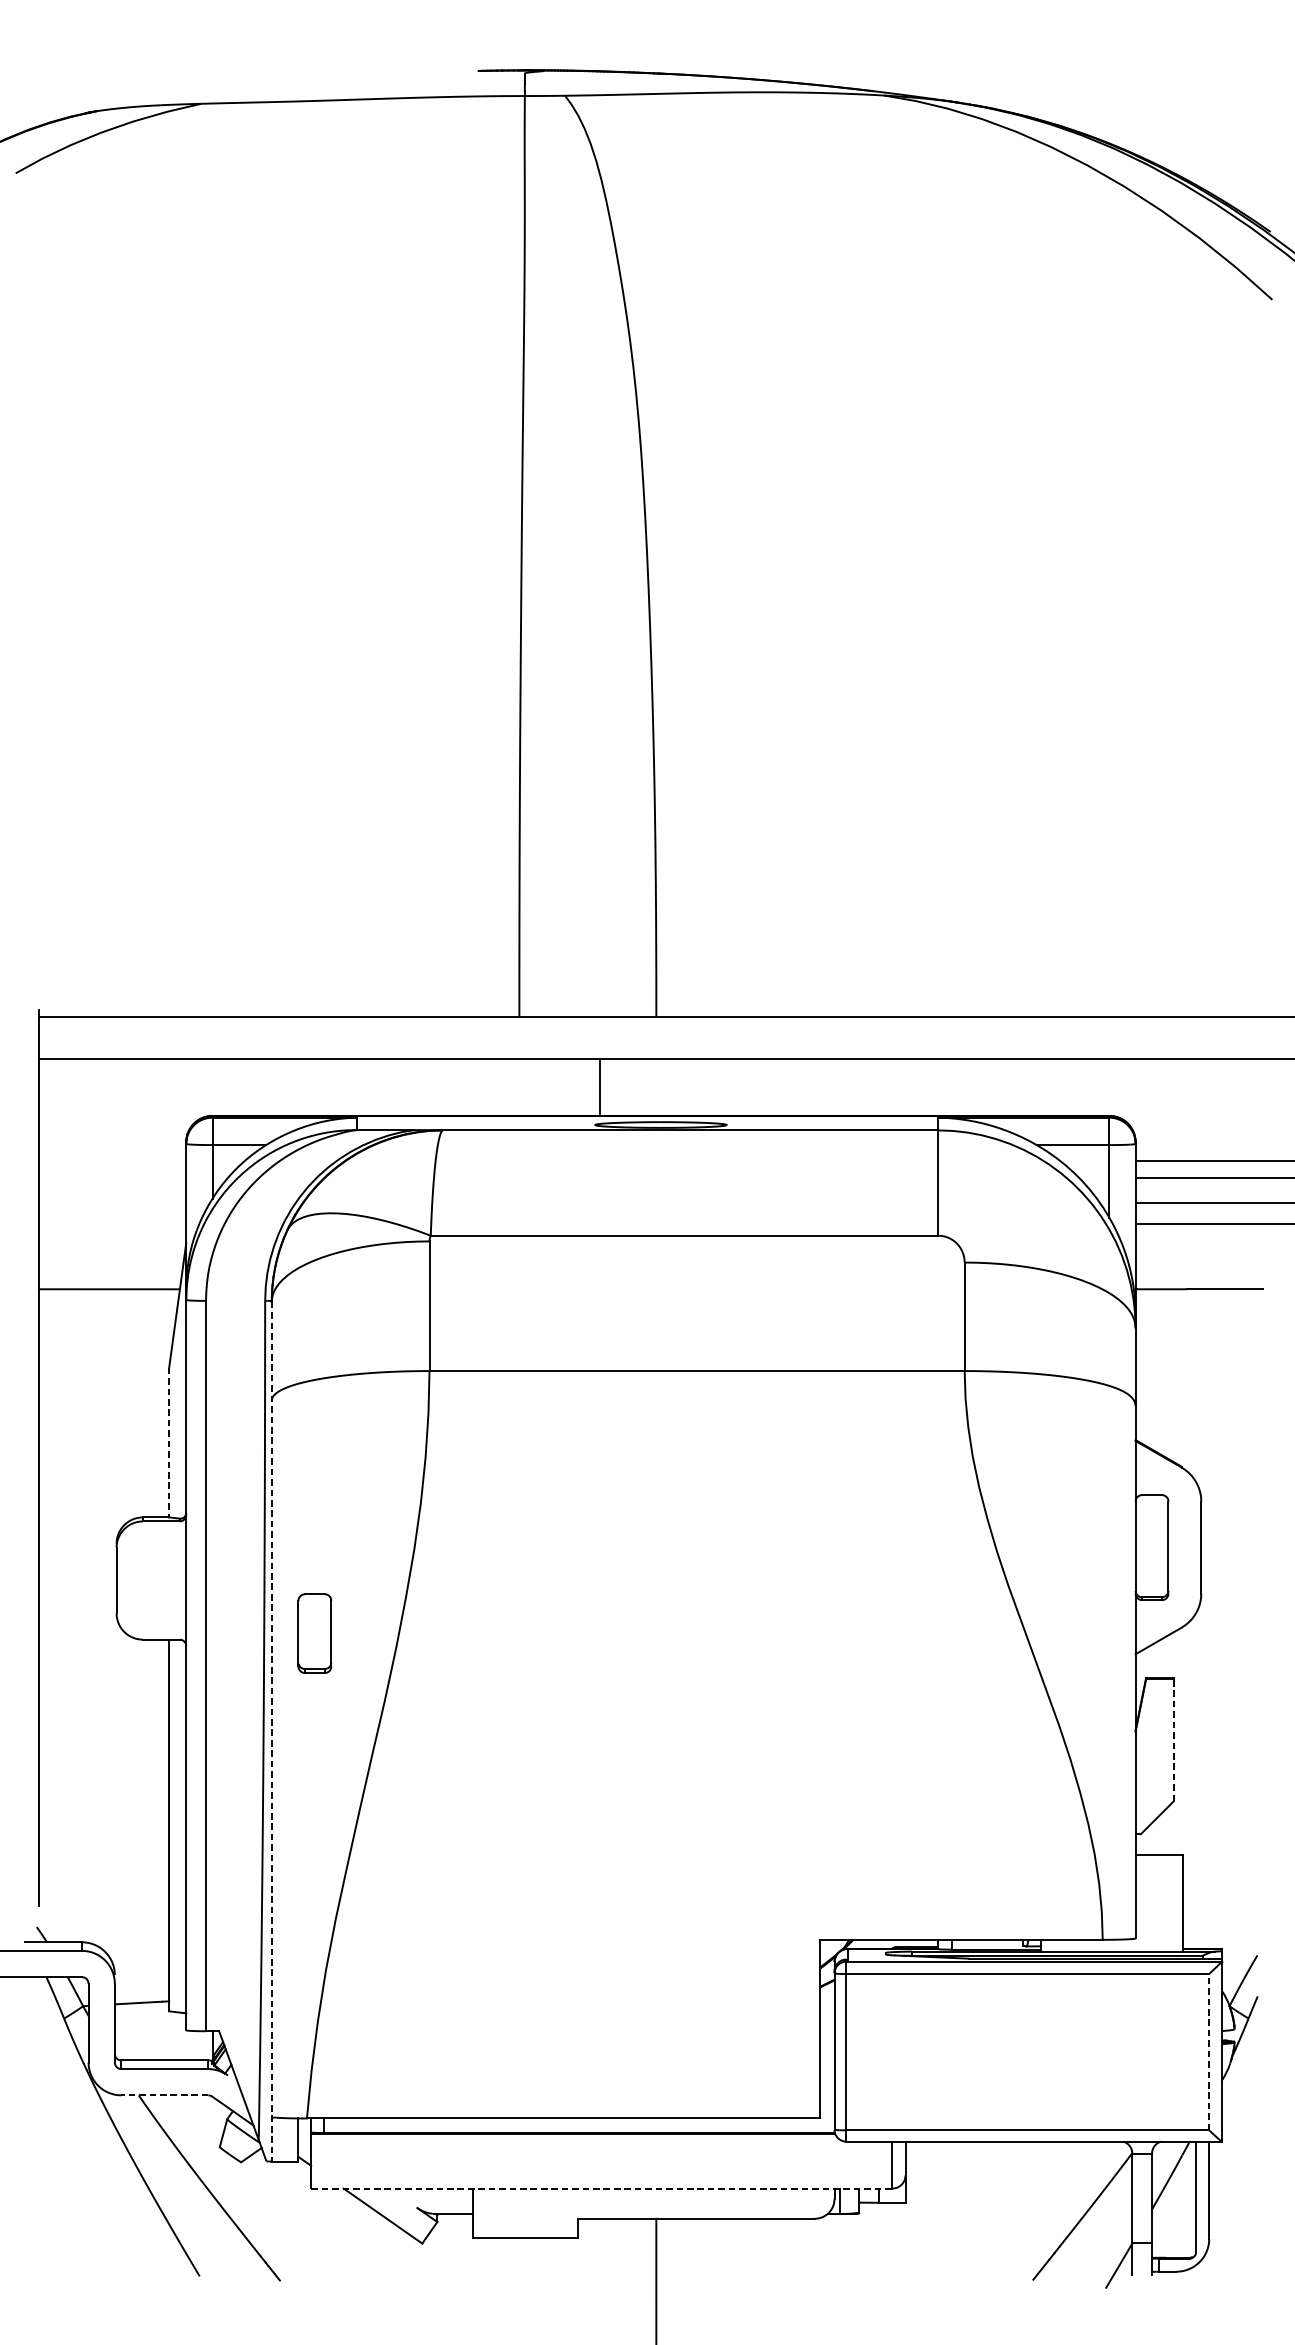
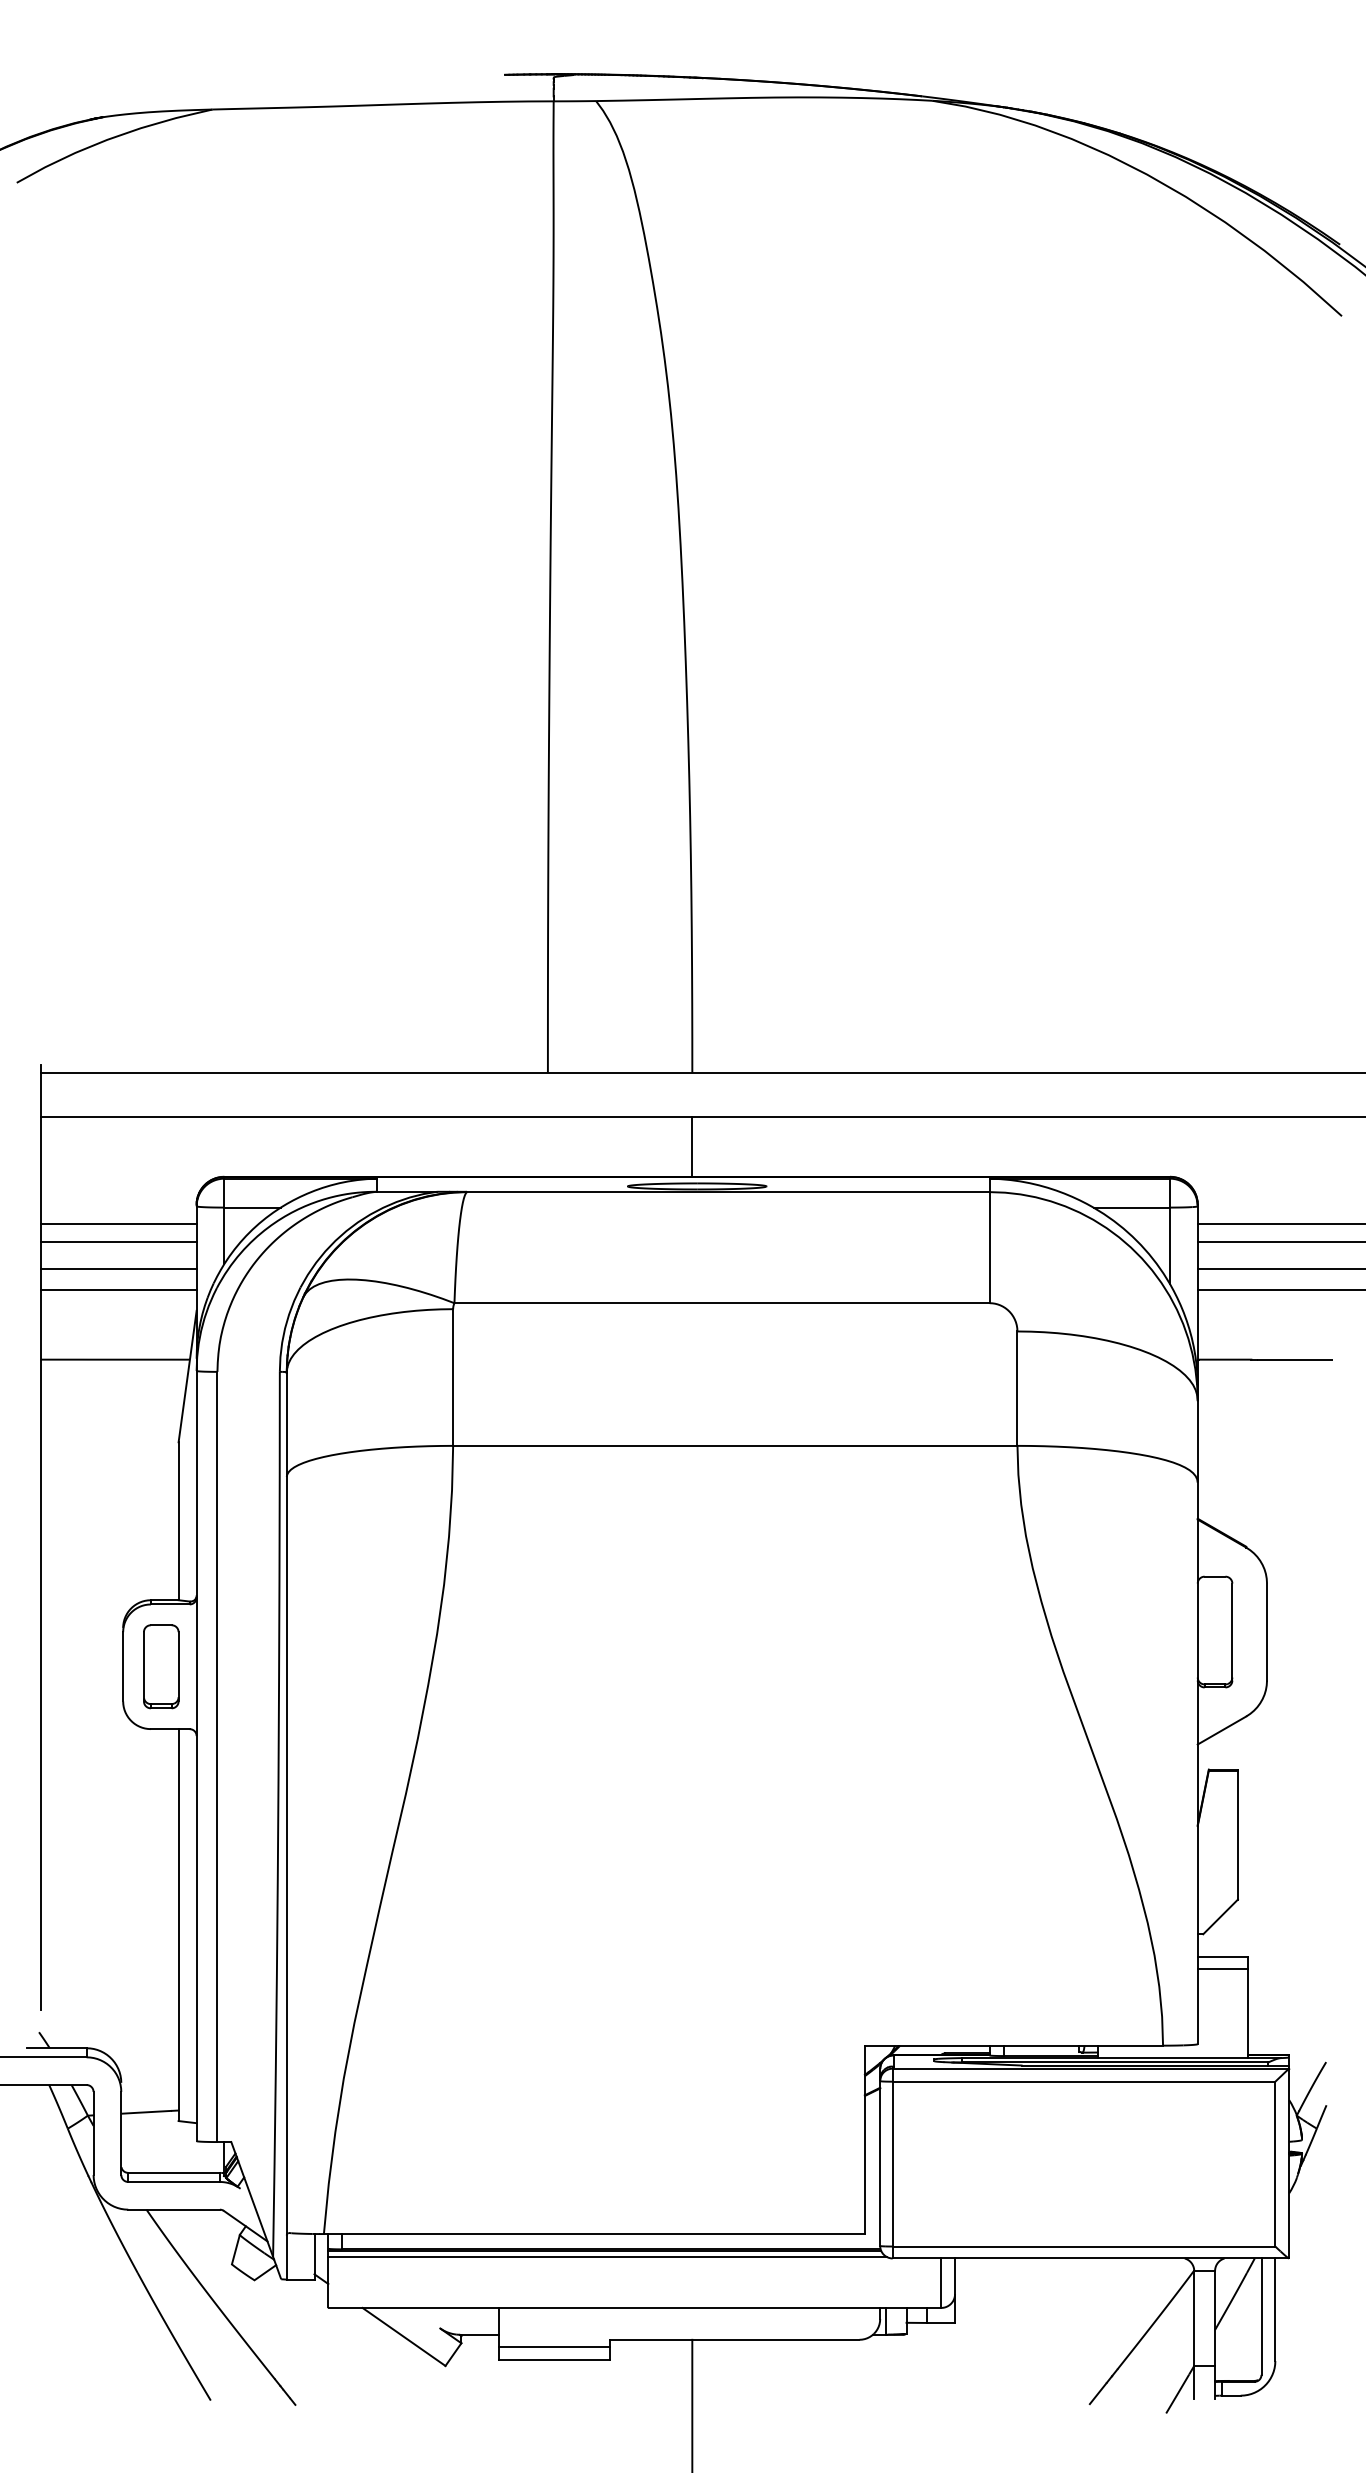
line: (600, 1087) -> (692, 1146), moved
line: (112, 1161) -> (118, 1224), added
line: (112, 1177) -> (118, 1241), added
line: (112, 1202) -> (118, 1268), added
line: (112, 1223) -> (118, 1290), added
line: (169, 1442) -> (178, 1521), dashed -> solid
part: (315, 1633) -> (161, 1666), moved
line: (271, 1731) -> (286, 1826), dashed -> solid
line: (1173, 1739) -> (1237, 1834), dashed -> solid
line: (1159, 1866) -> (1222, 1968), added
line: (1209, 2051) -> (1275, 2163), dashed -> solid
line: (165, 2095) -> (174, 2209), dashed -> solid
line: (575, 2140) -> (607, 2257), added
line: (602, 2188) -> (635, 2307), dashed -> solid
line: (524, 2225) -> (553, 2346), added

